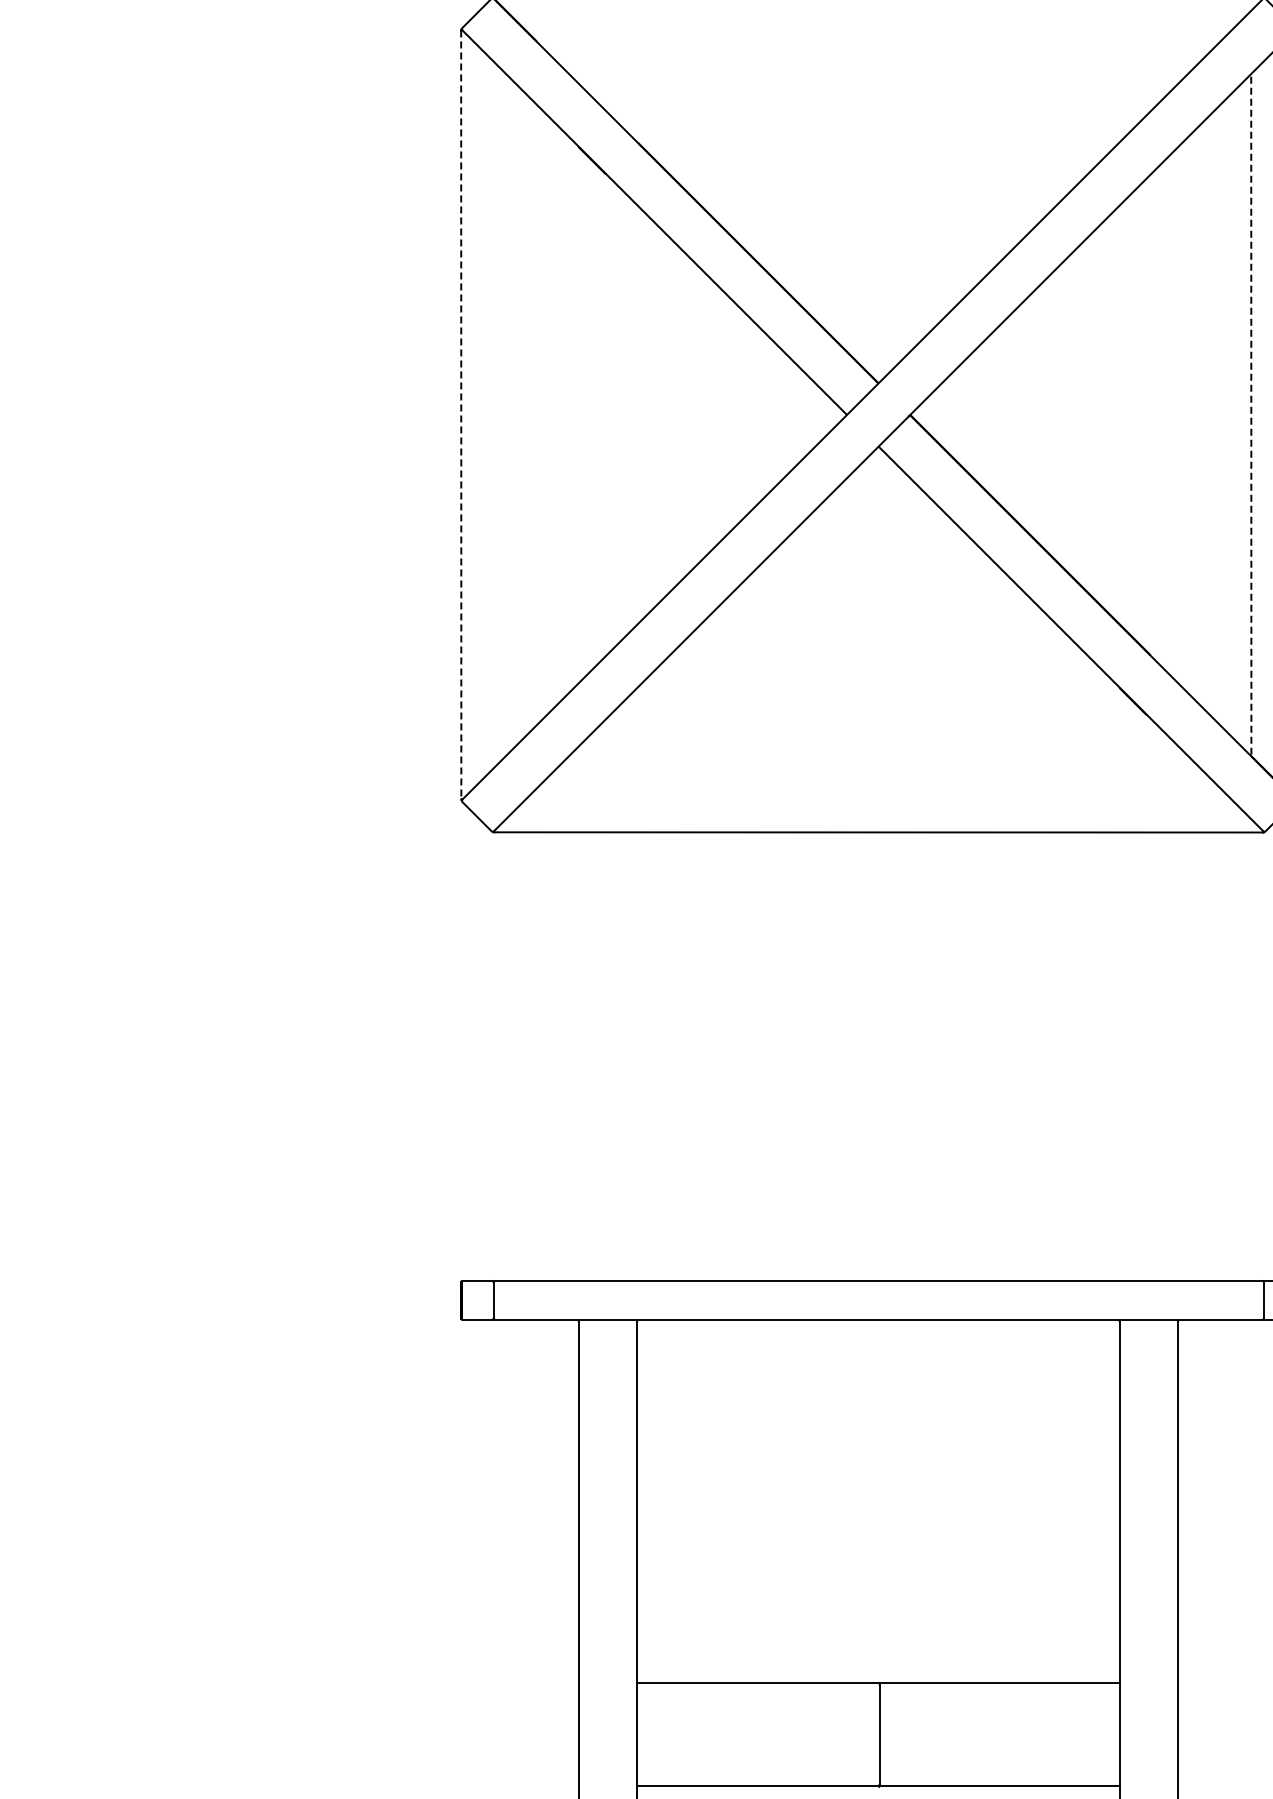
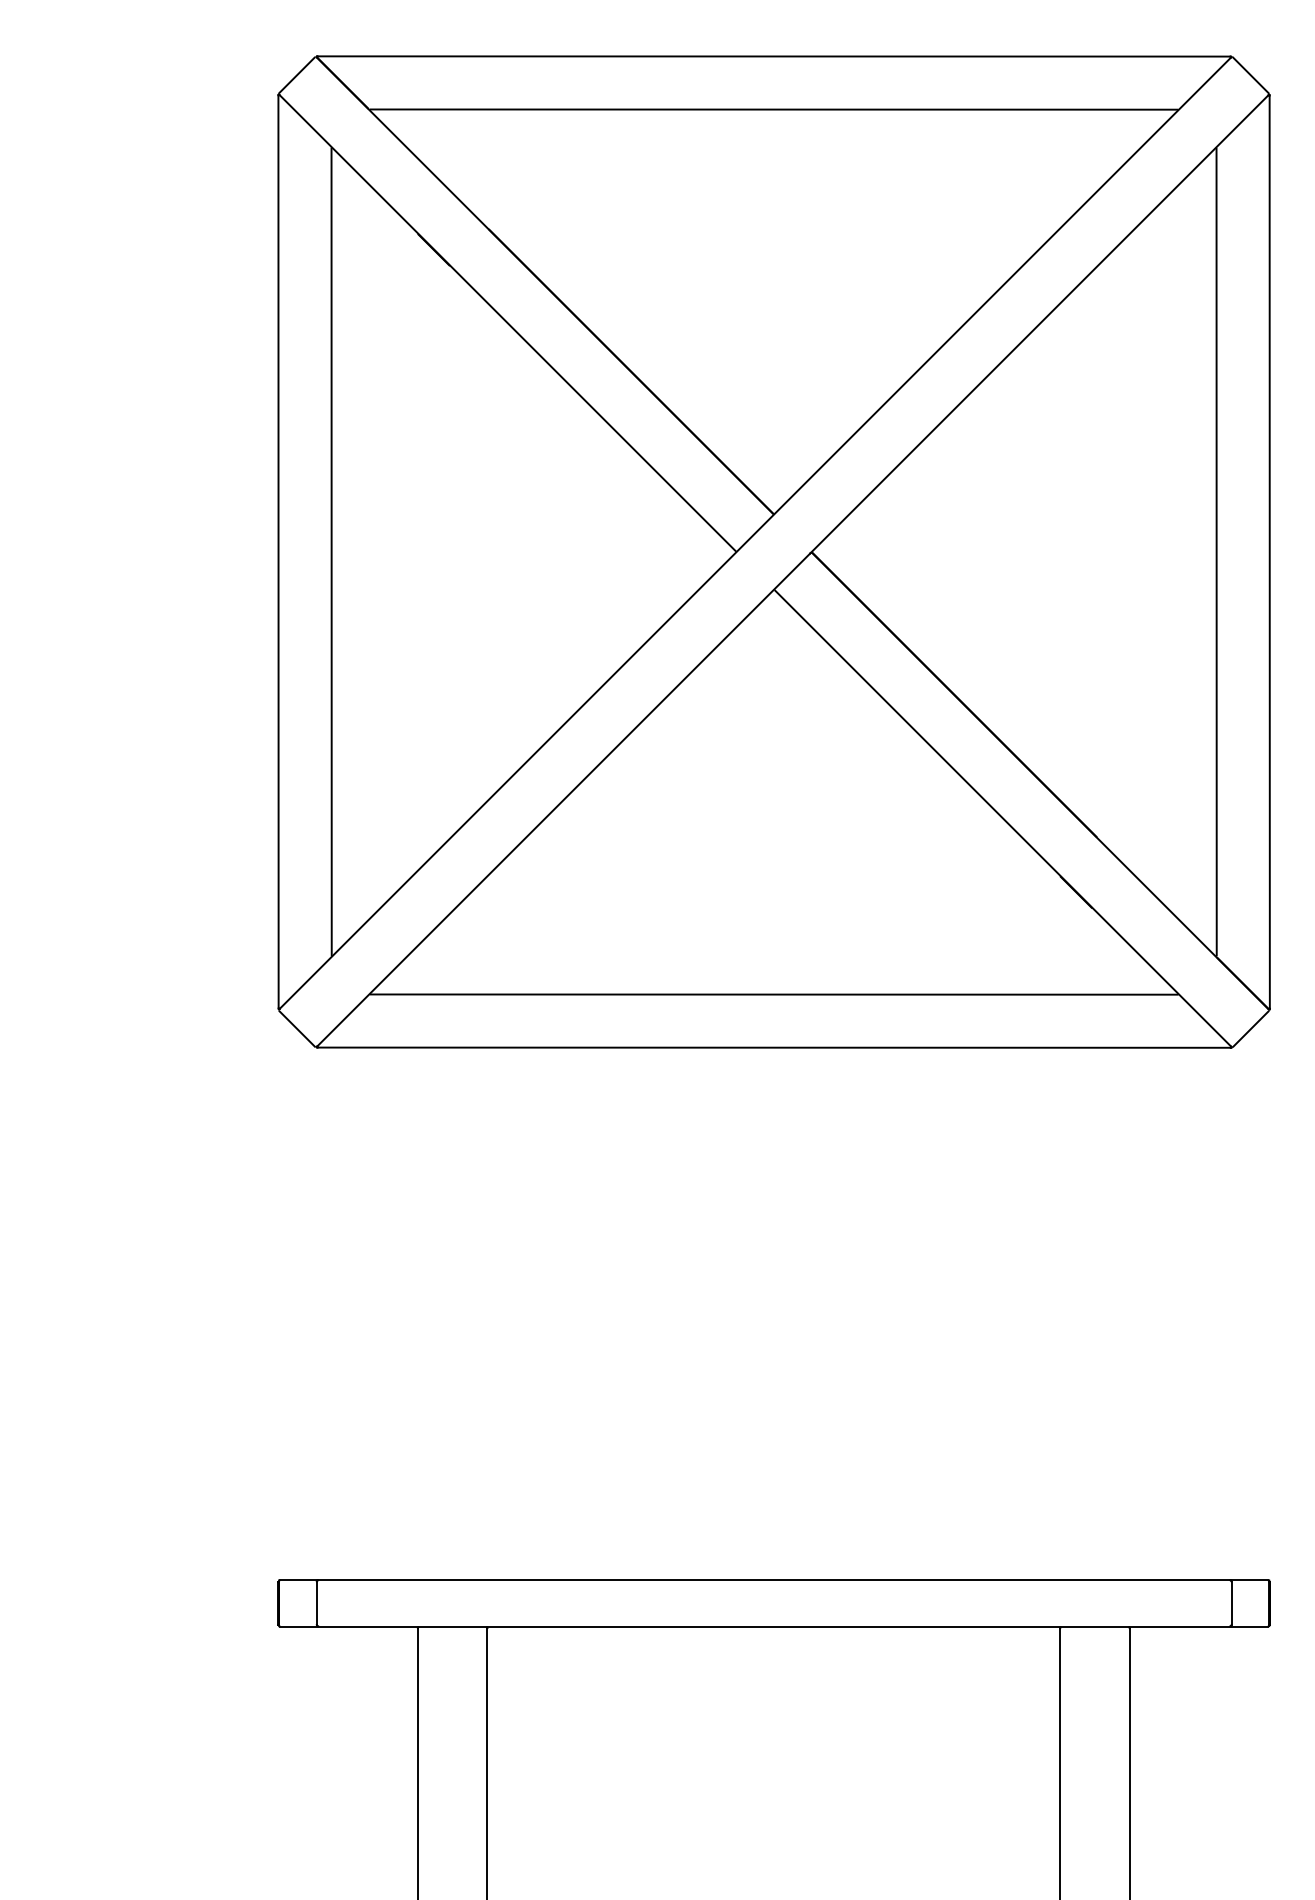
line: (878, 42) -> (773, 109), added
line: (505, 414) -> (331, 551), added
line: (461, 415) -> (278, 552), dashed -> solid
line: (1251, 415) -> (1216, 552), dashed -> solid
line: (878, 787) -> (773, 994), added

